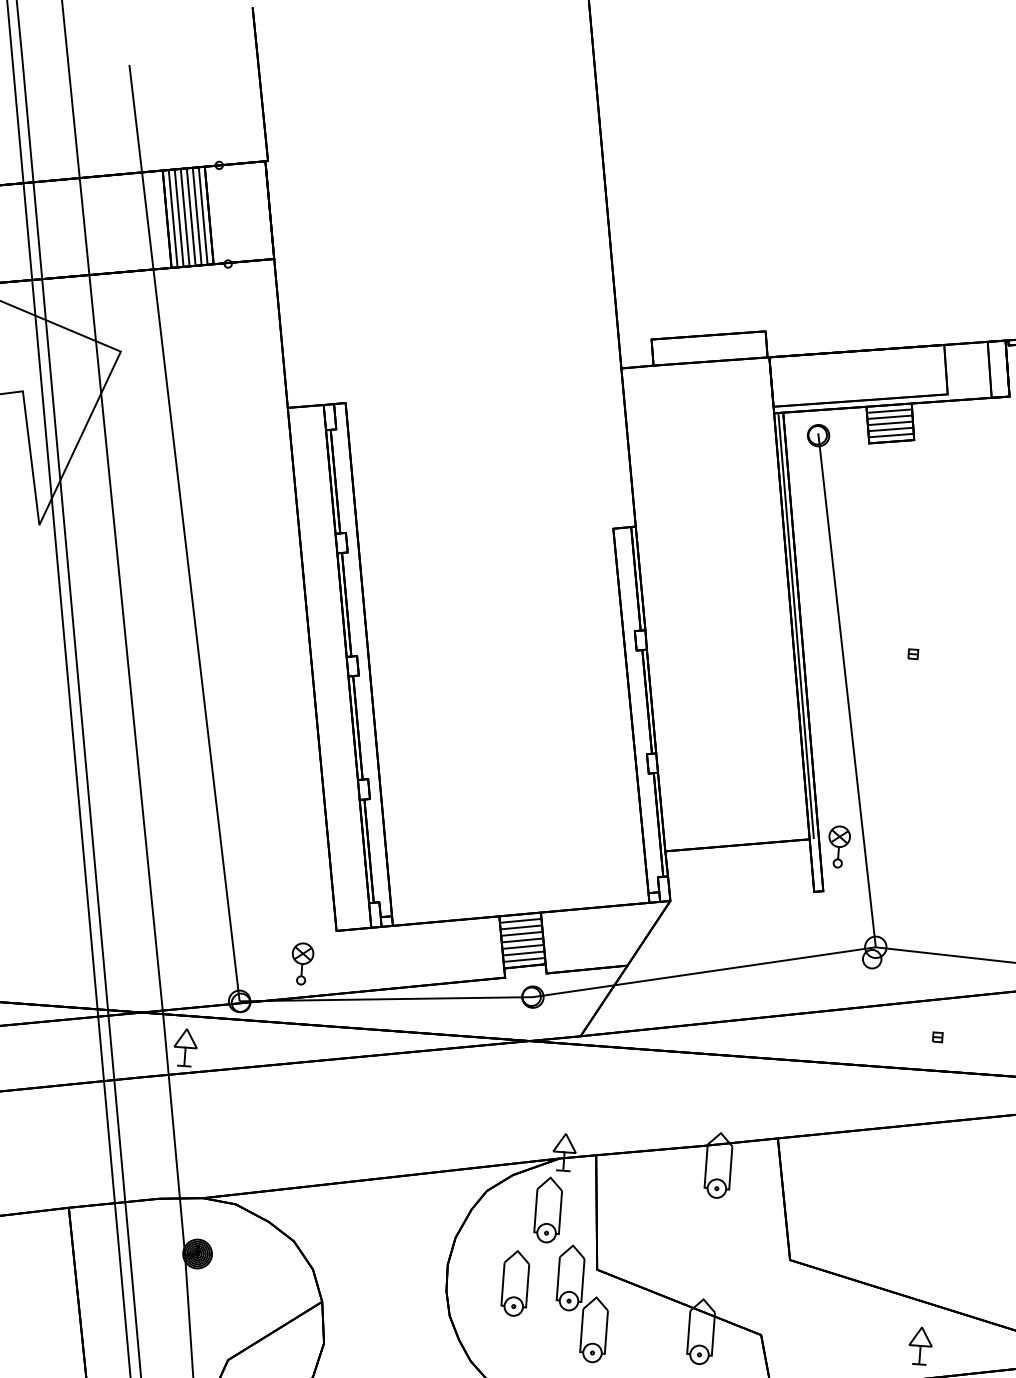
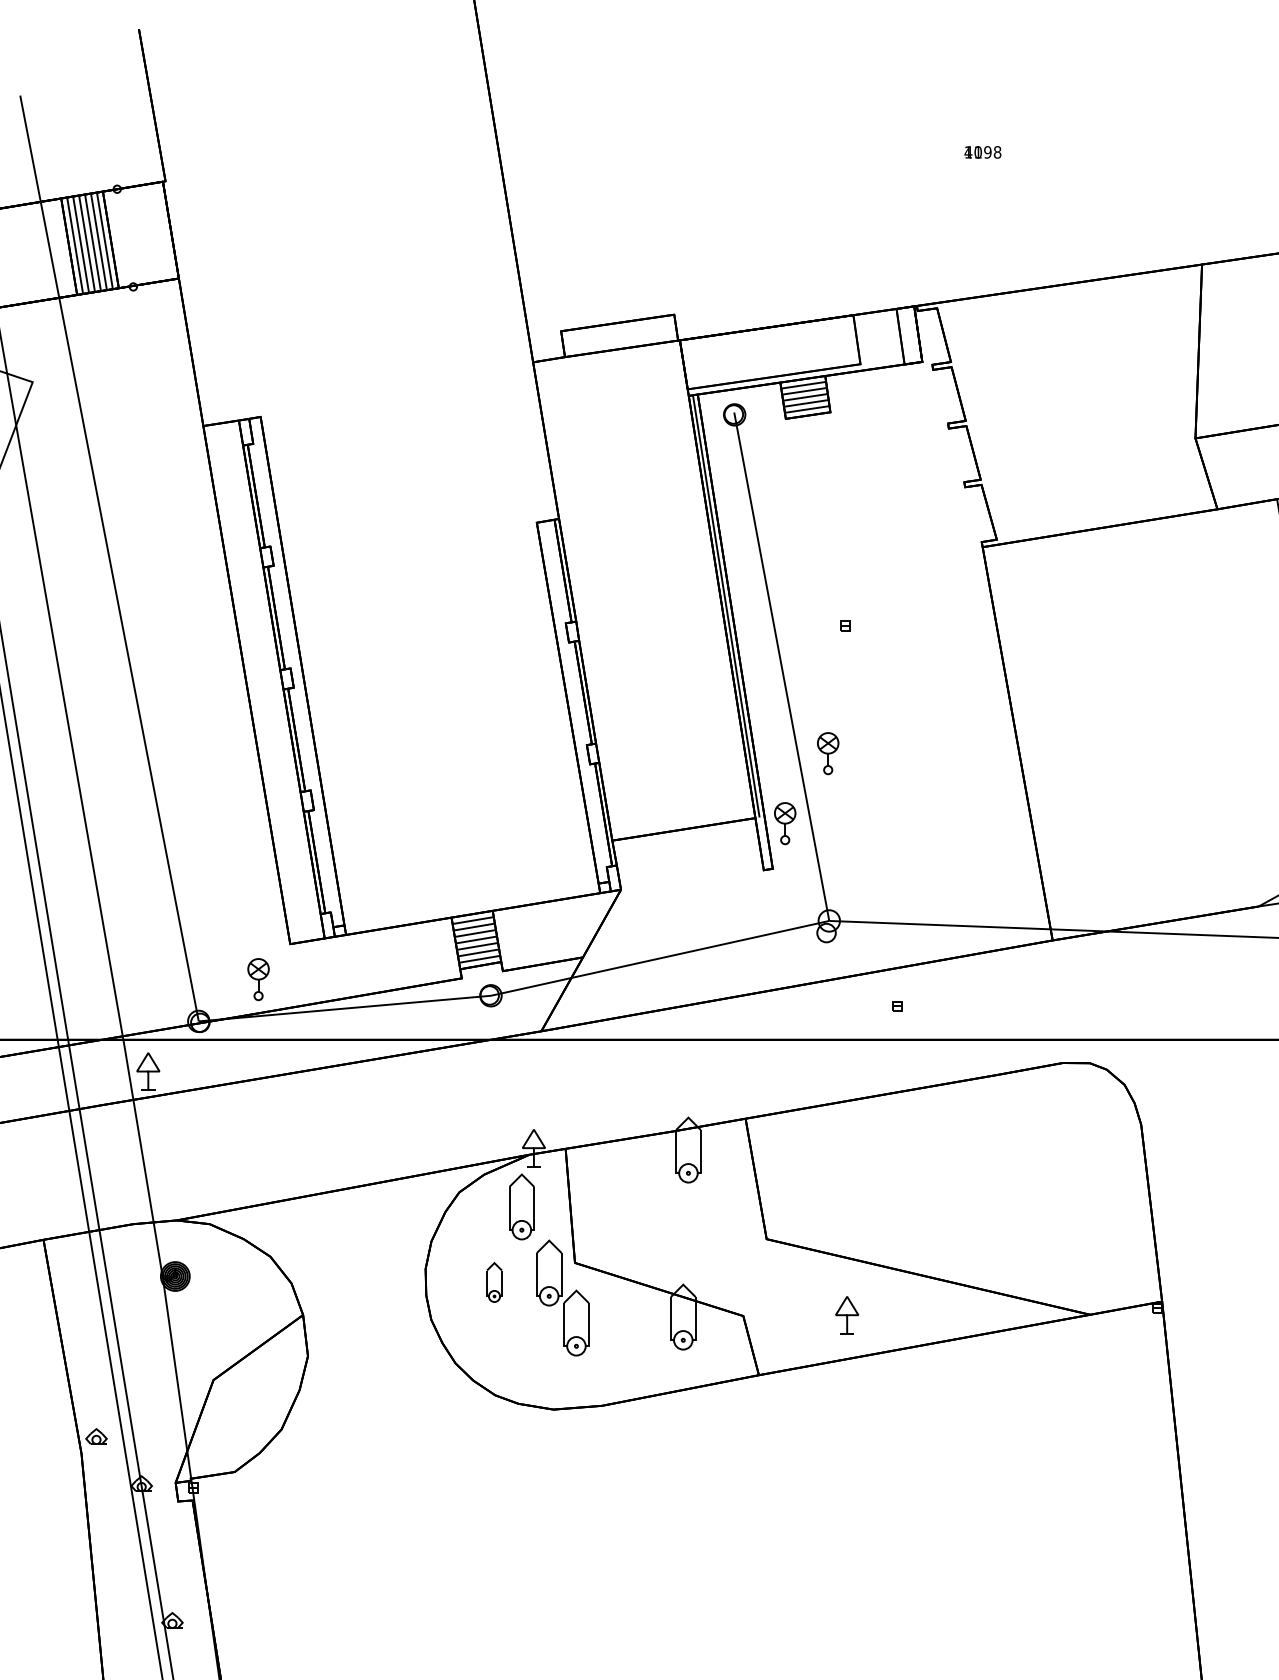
part: (887, 780) -> (828, 753), added
part: (515, 1283) -> (494, 1282), size x0.6
part: (920, 1346) -> (847, 1315), moved

